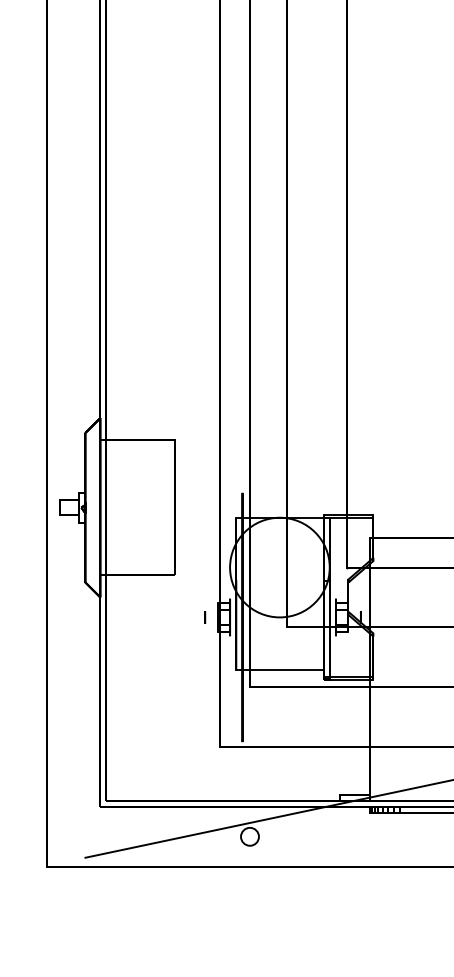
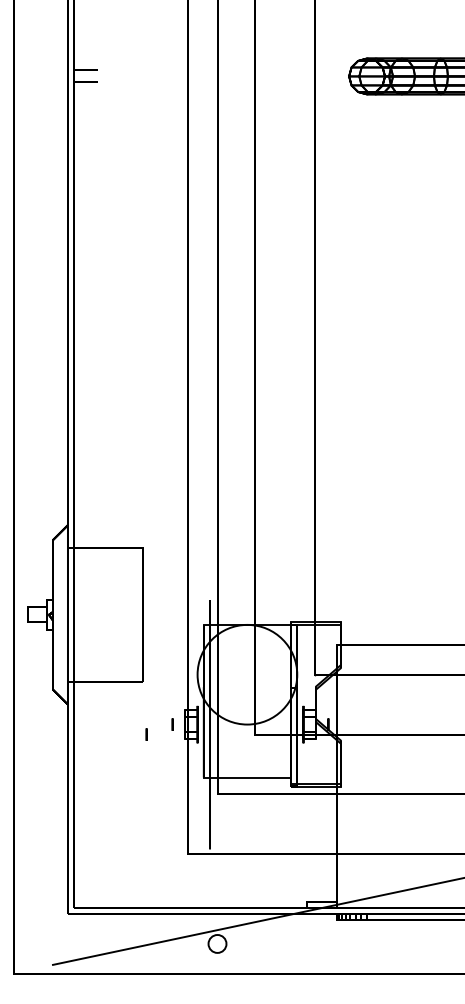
circle: (178, 627) -> (146, 734), added

